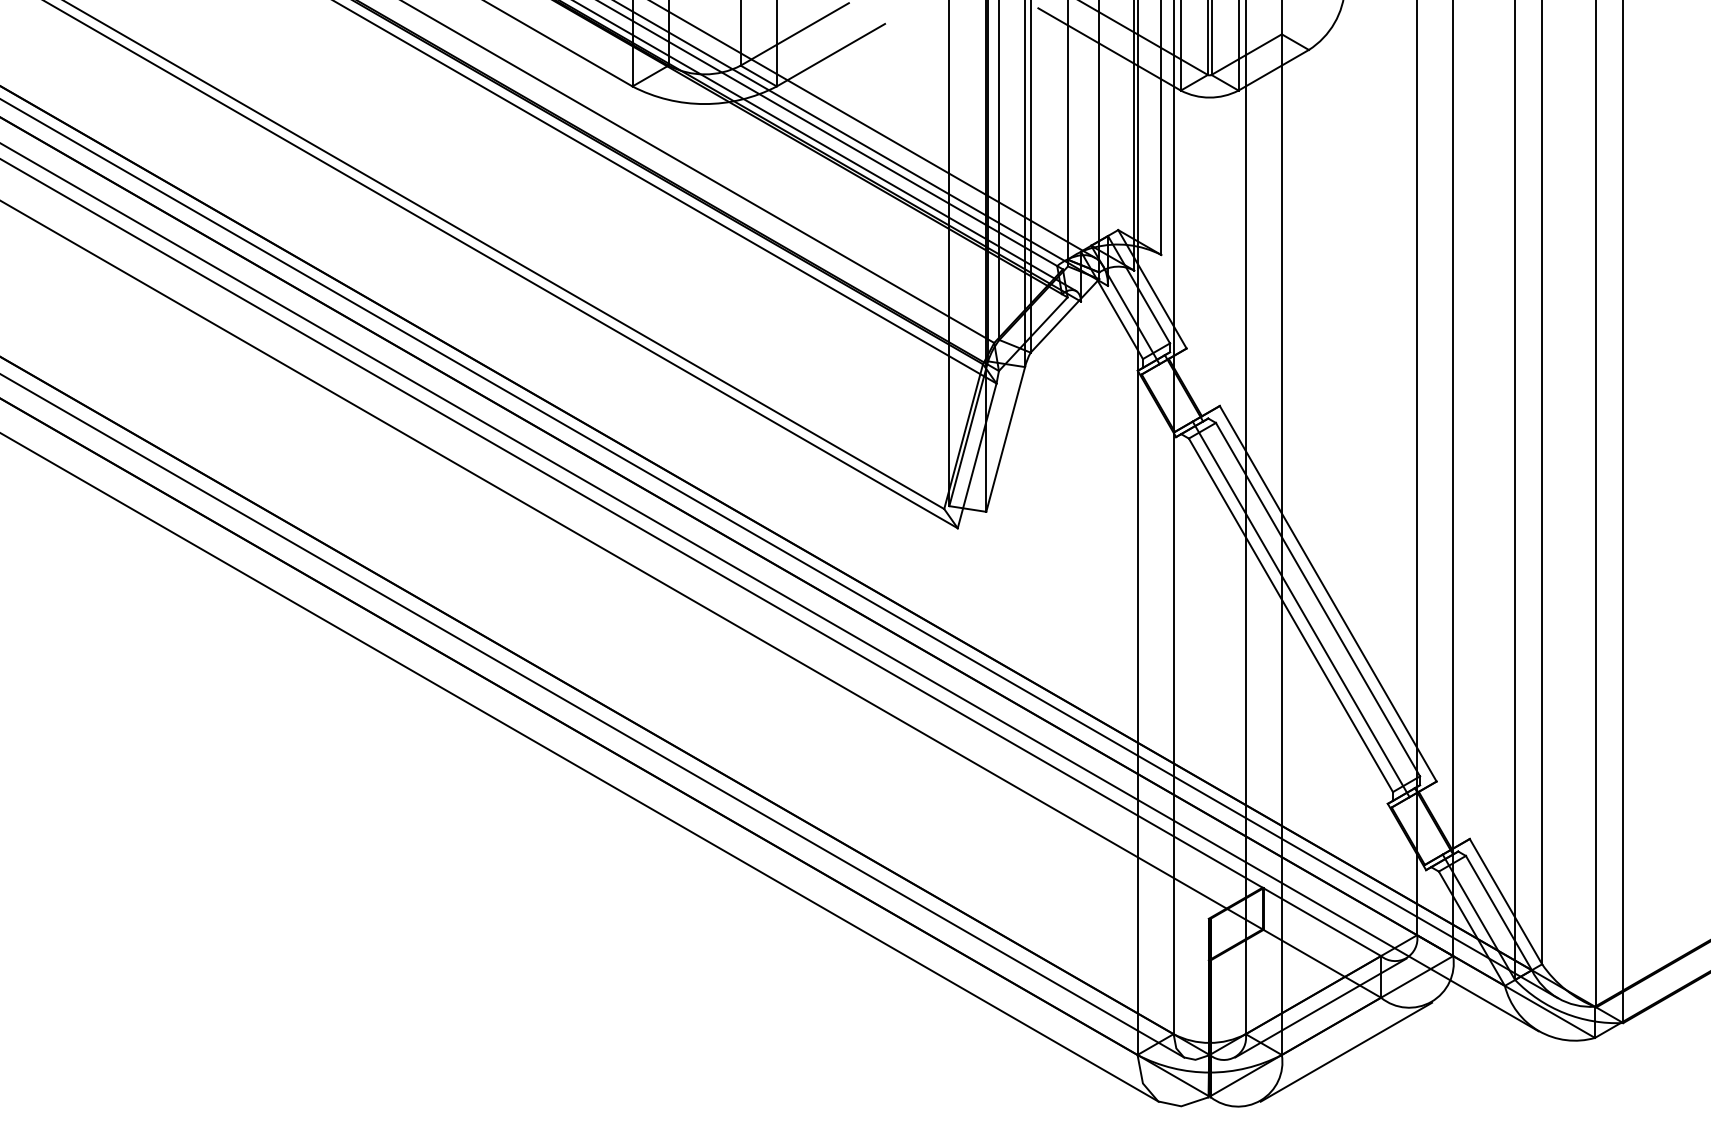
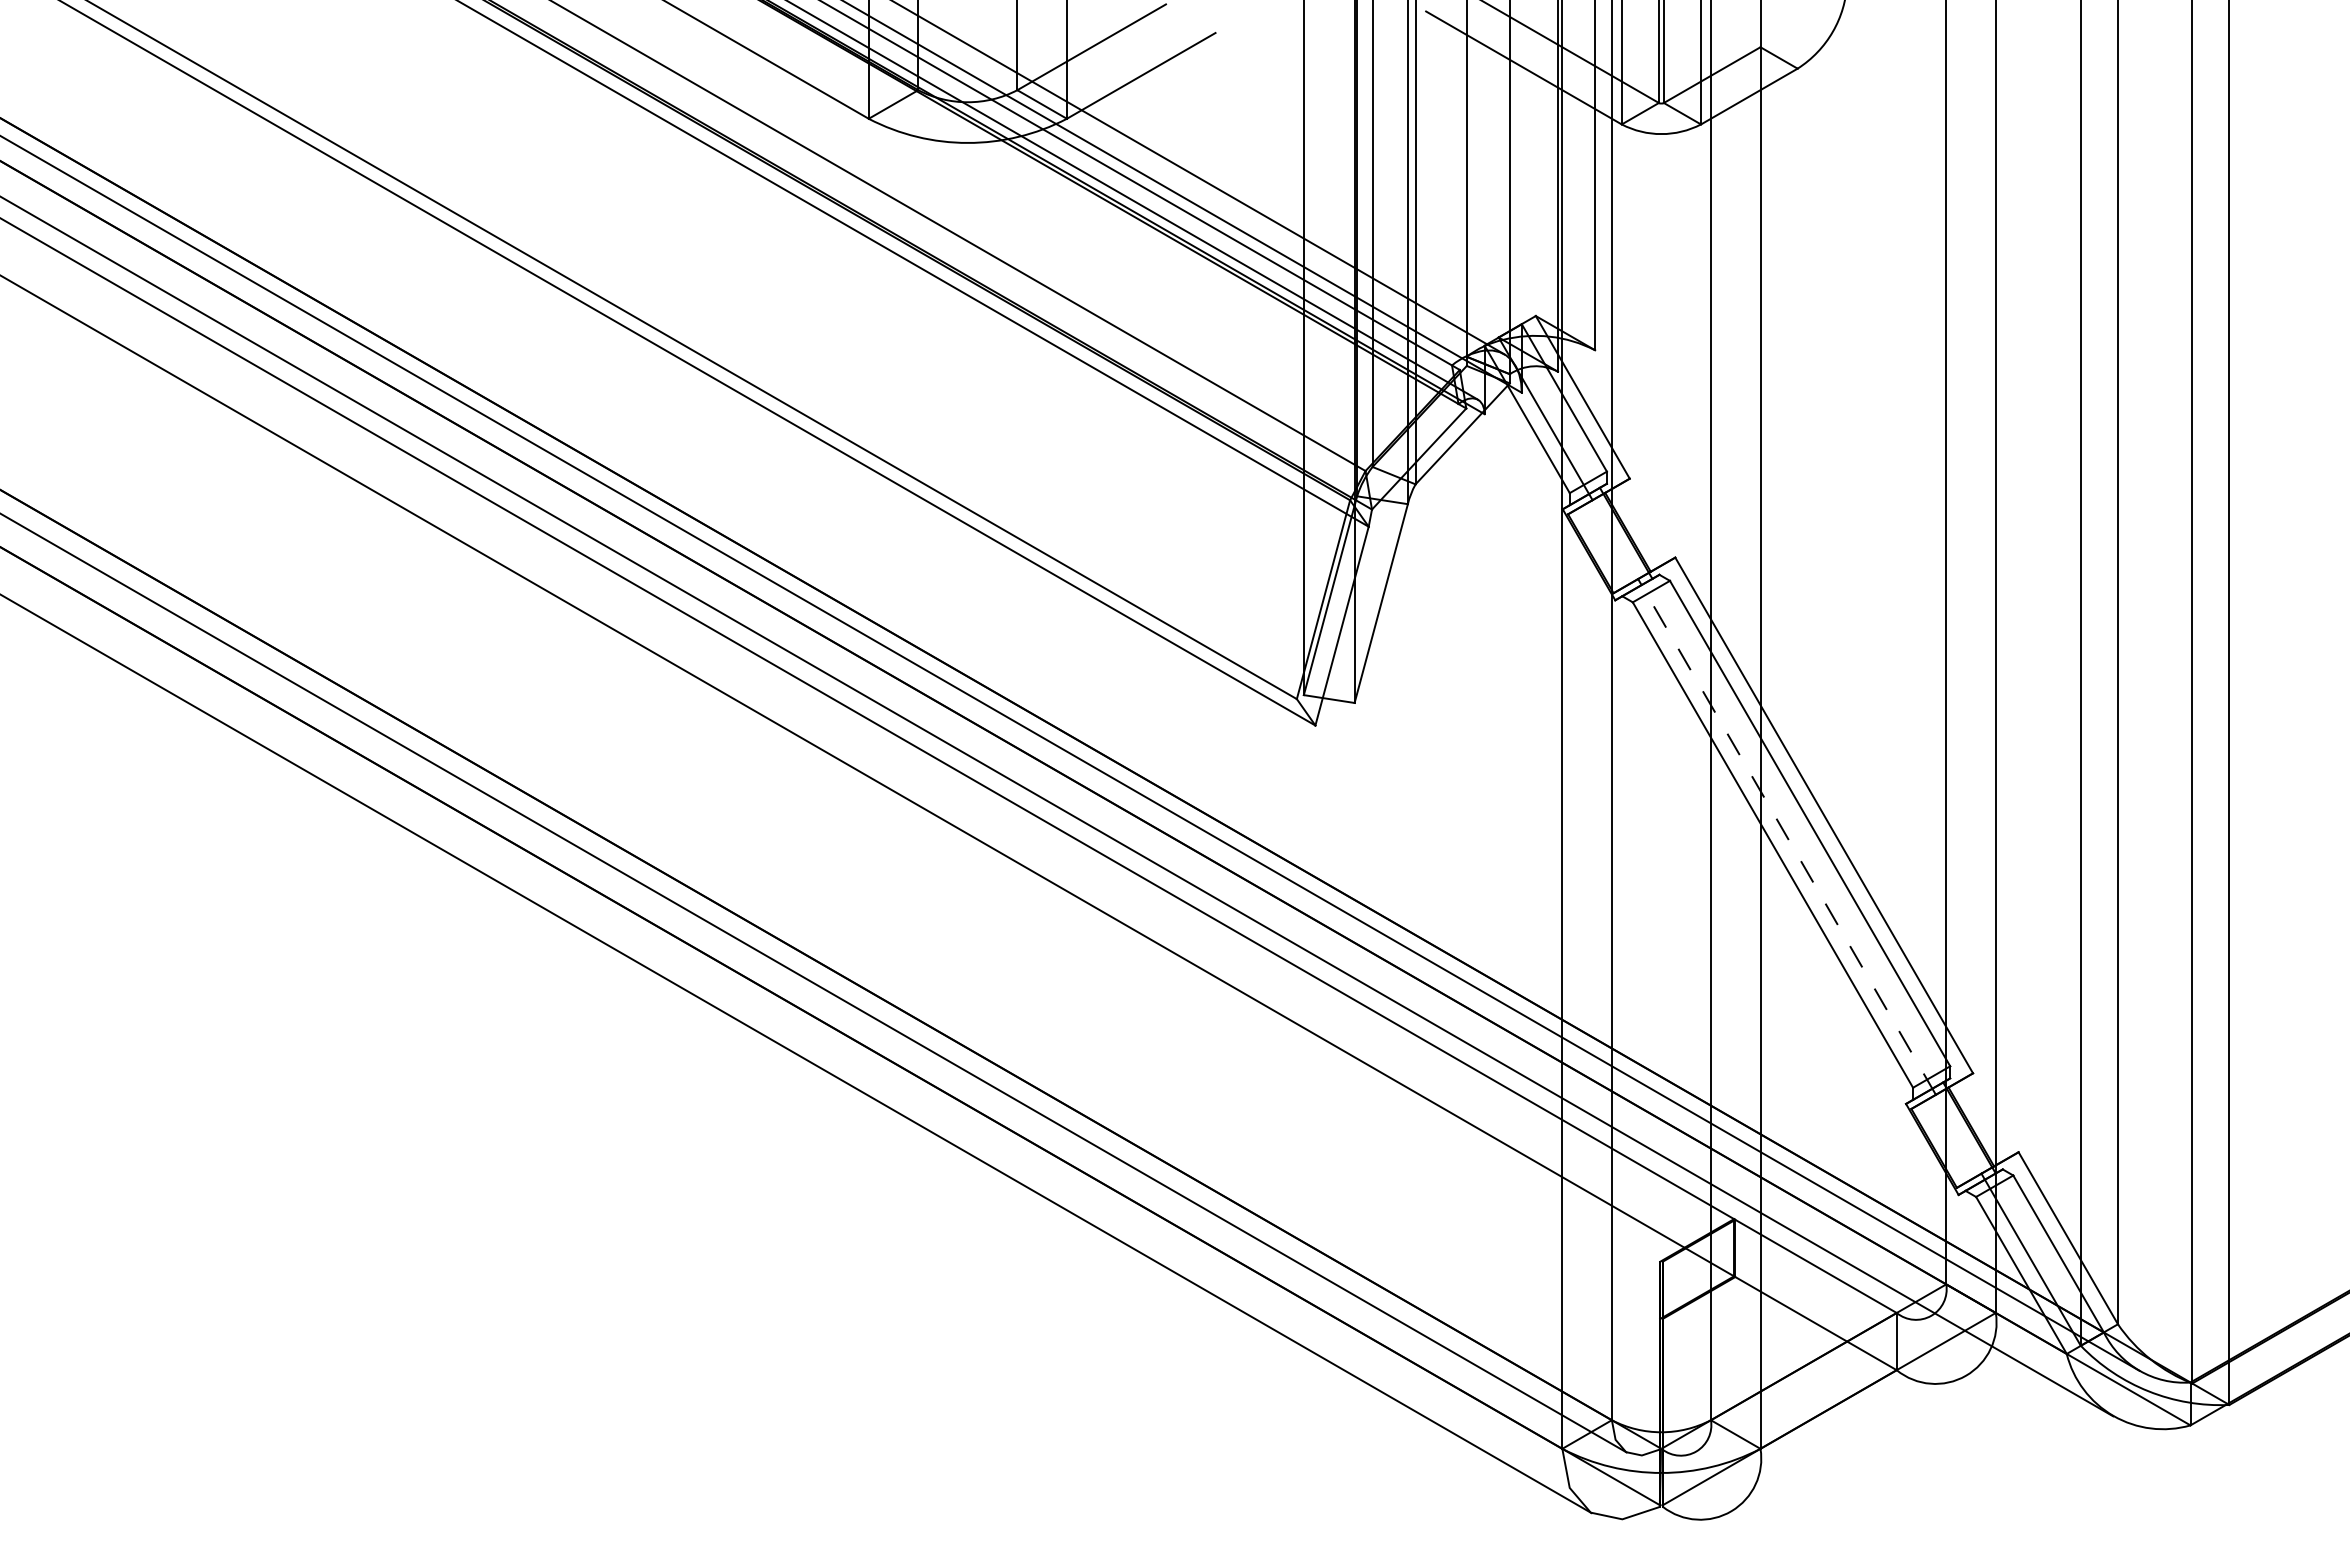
line: (1301, 609) -> (1787, 836), solid -> dashed
line: (1320, 1008) -> (1813, 1384), removed
line: (1345, 1051) -> (1848, 1444), removed

